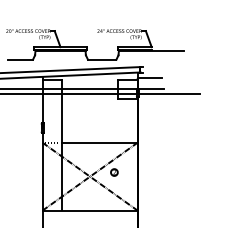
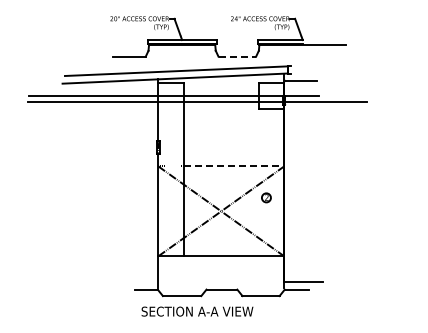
line: (102, 59) -> (237, 56), solid -> dashed
line: (100, 142) -> (234, 166), solid -> dashed
part: (114, 172) -> (266, 197), moved

